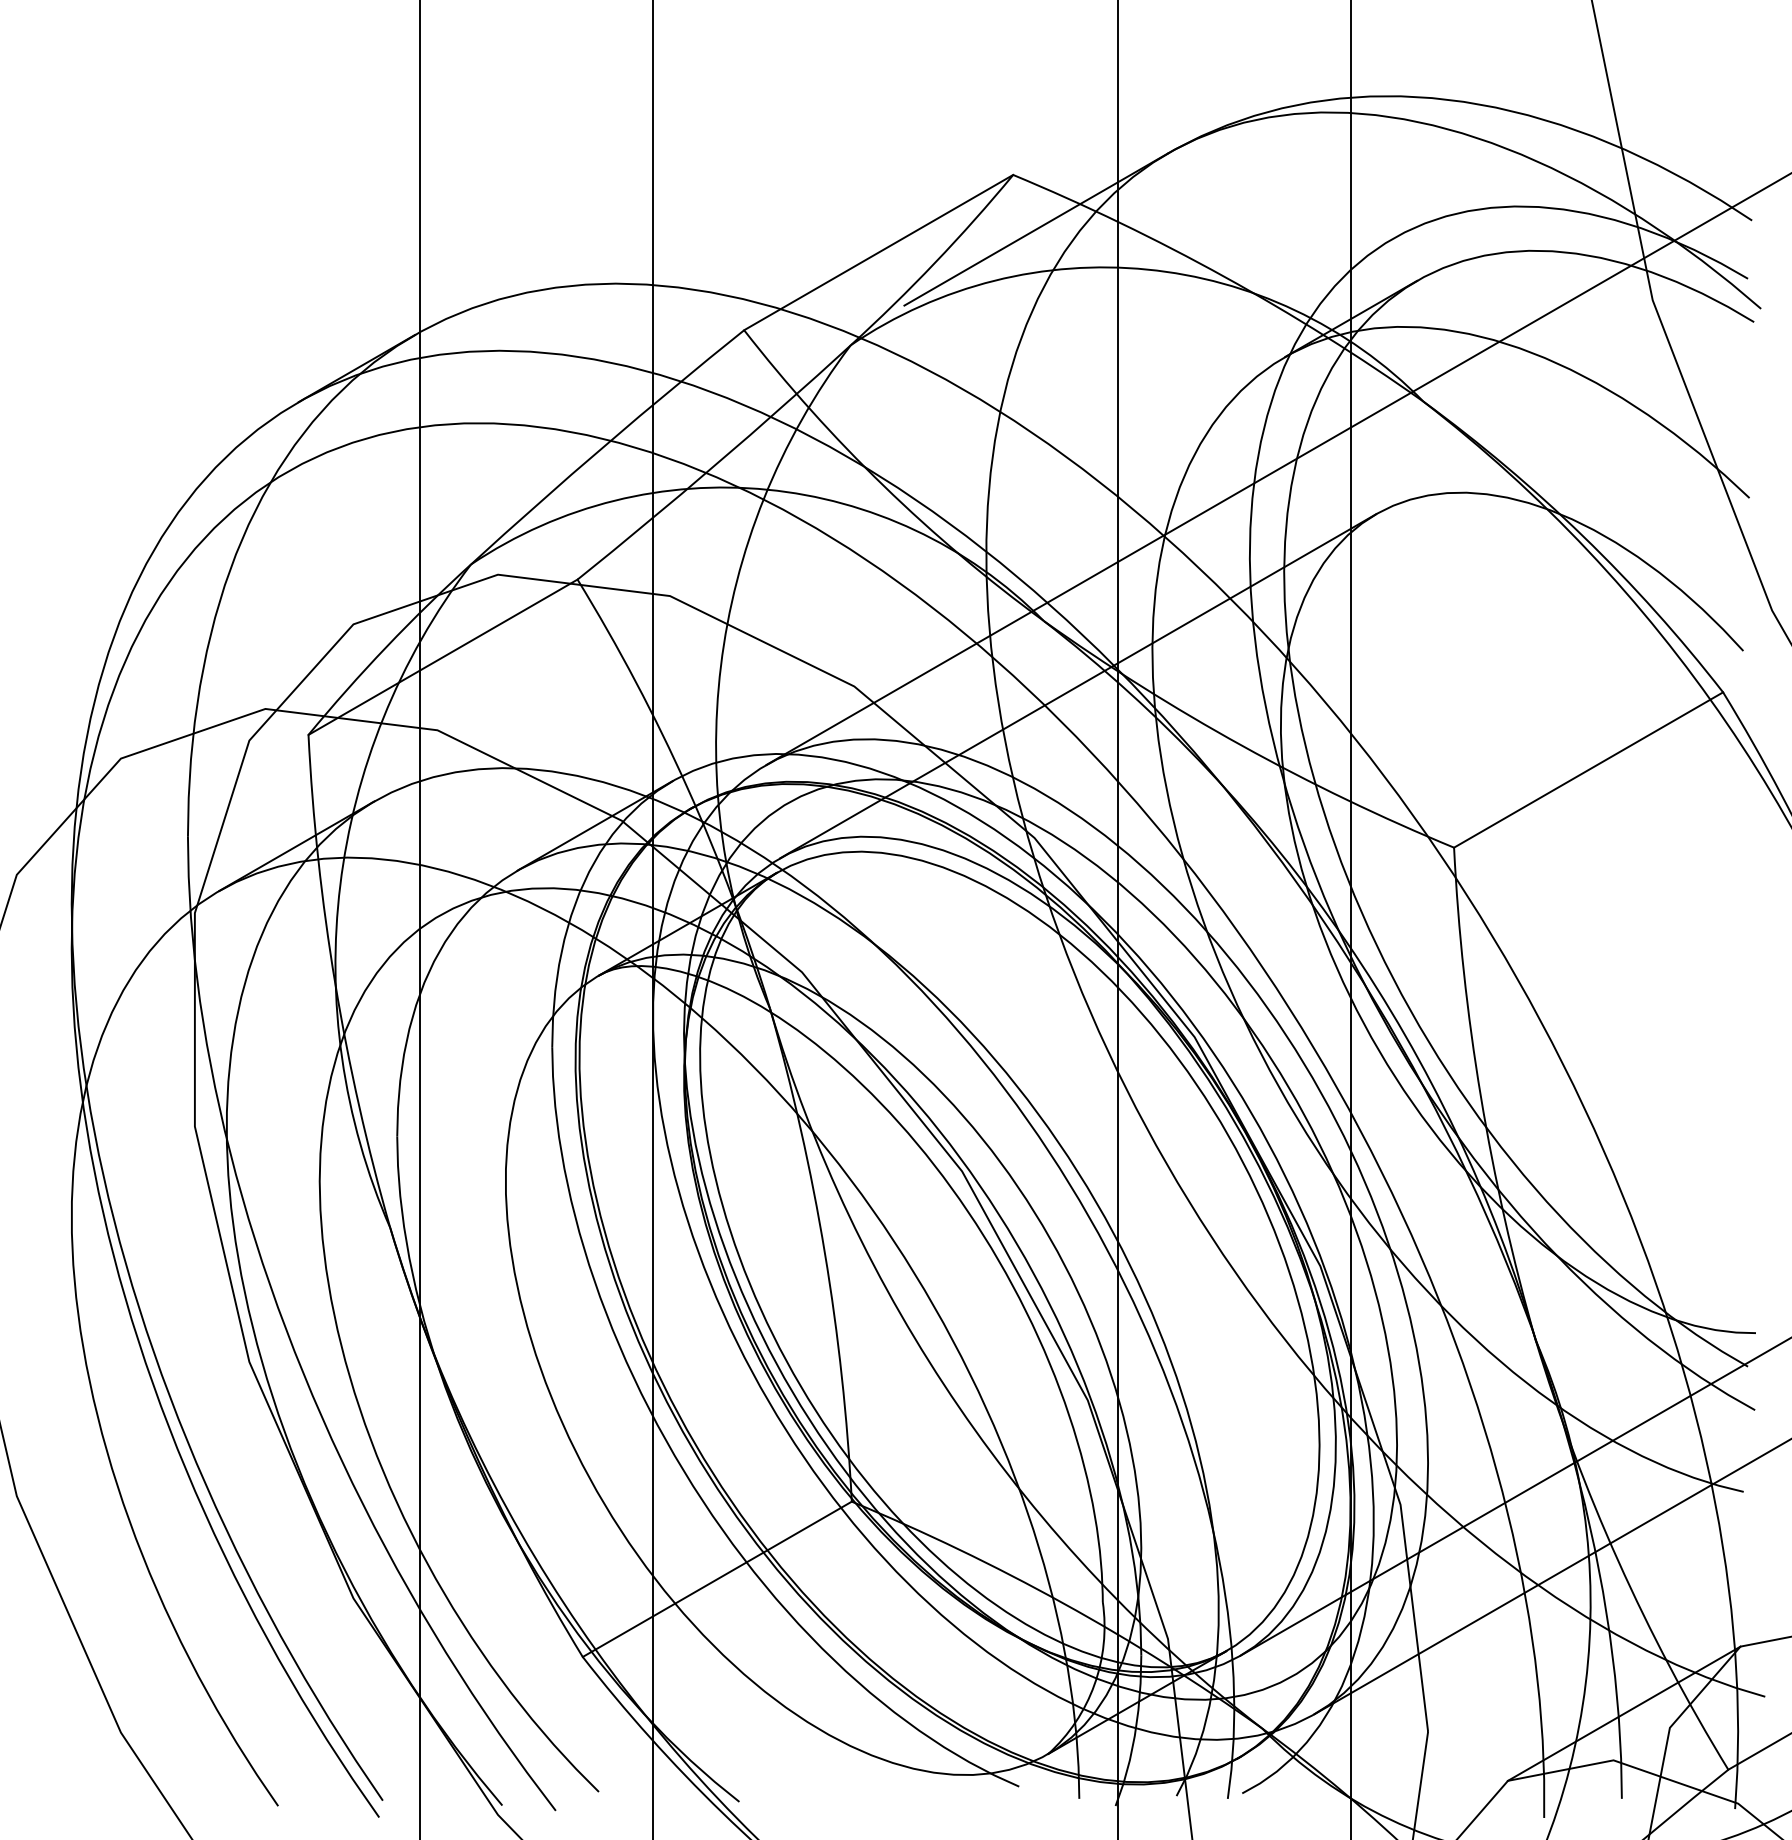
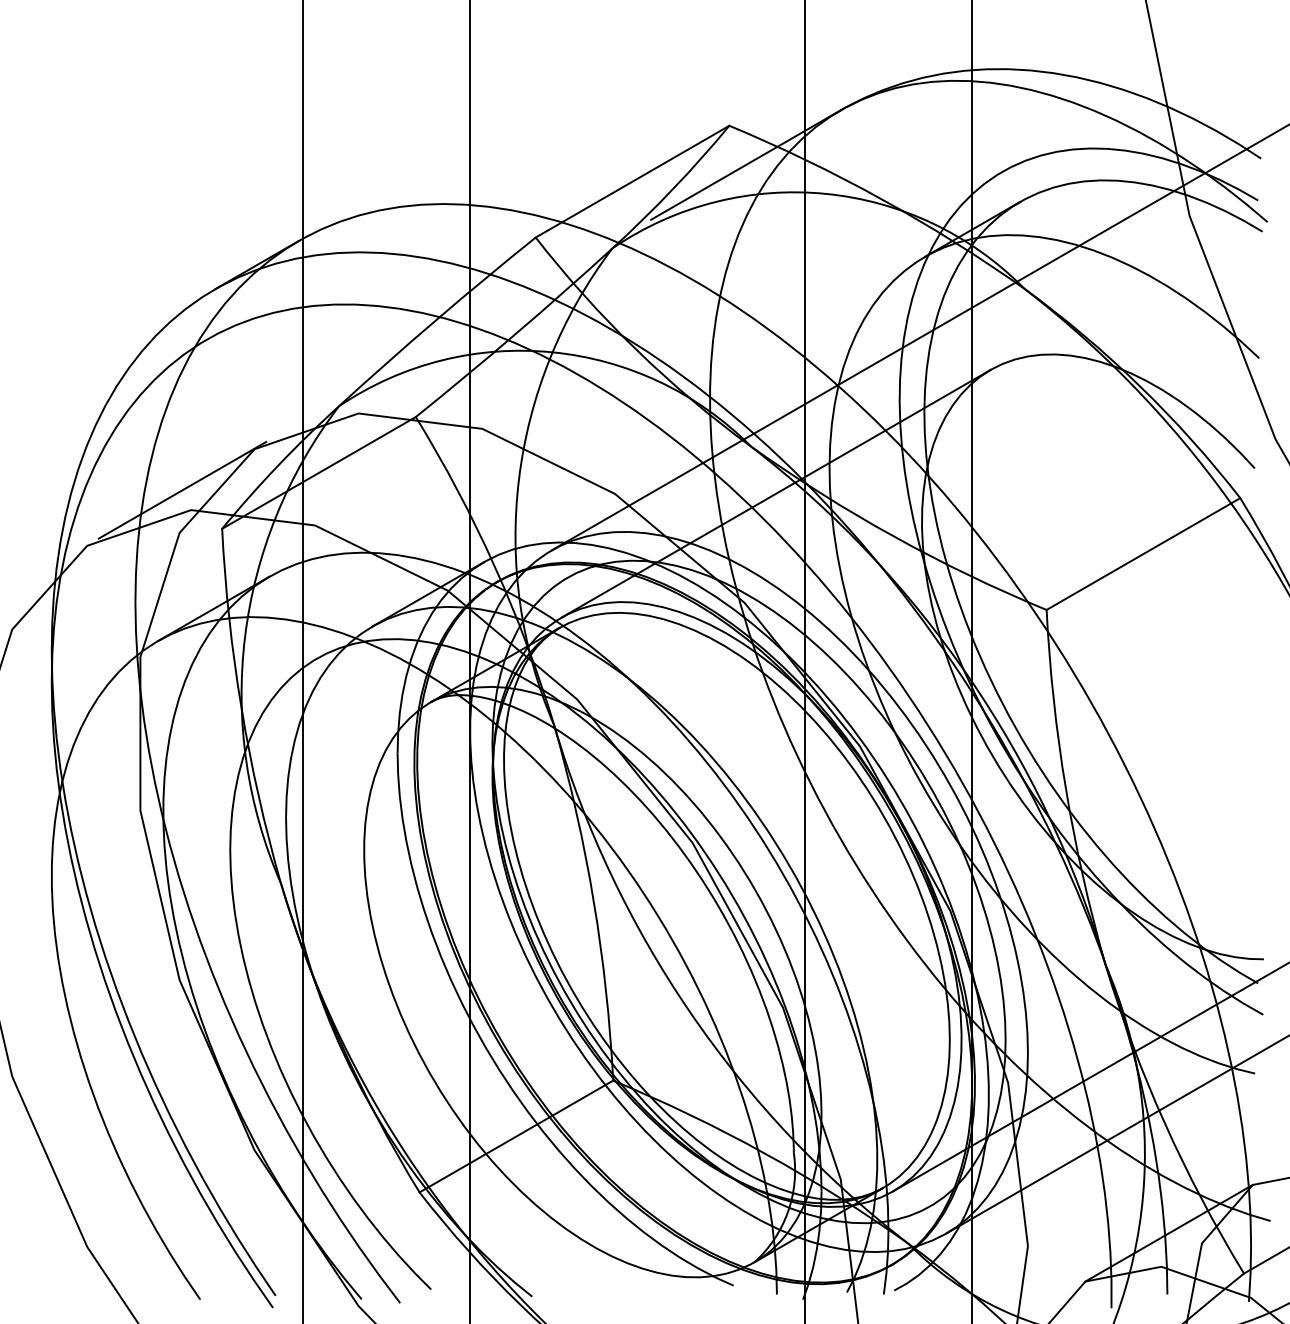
line: (253, 681) -> (182, 490), added

